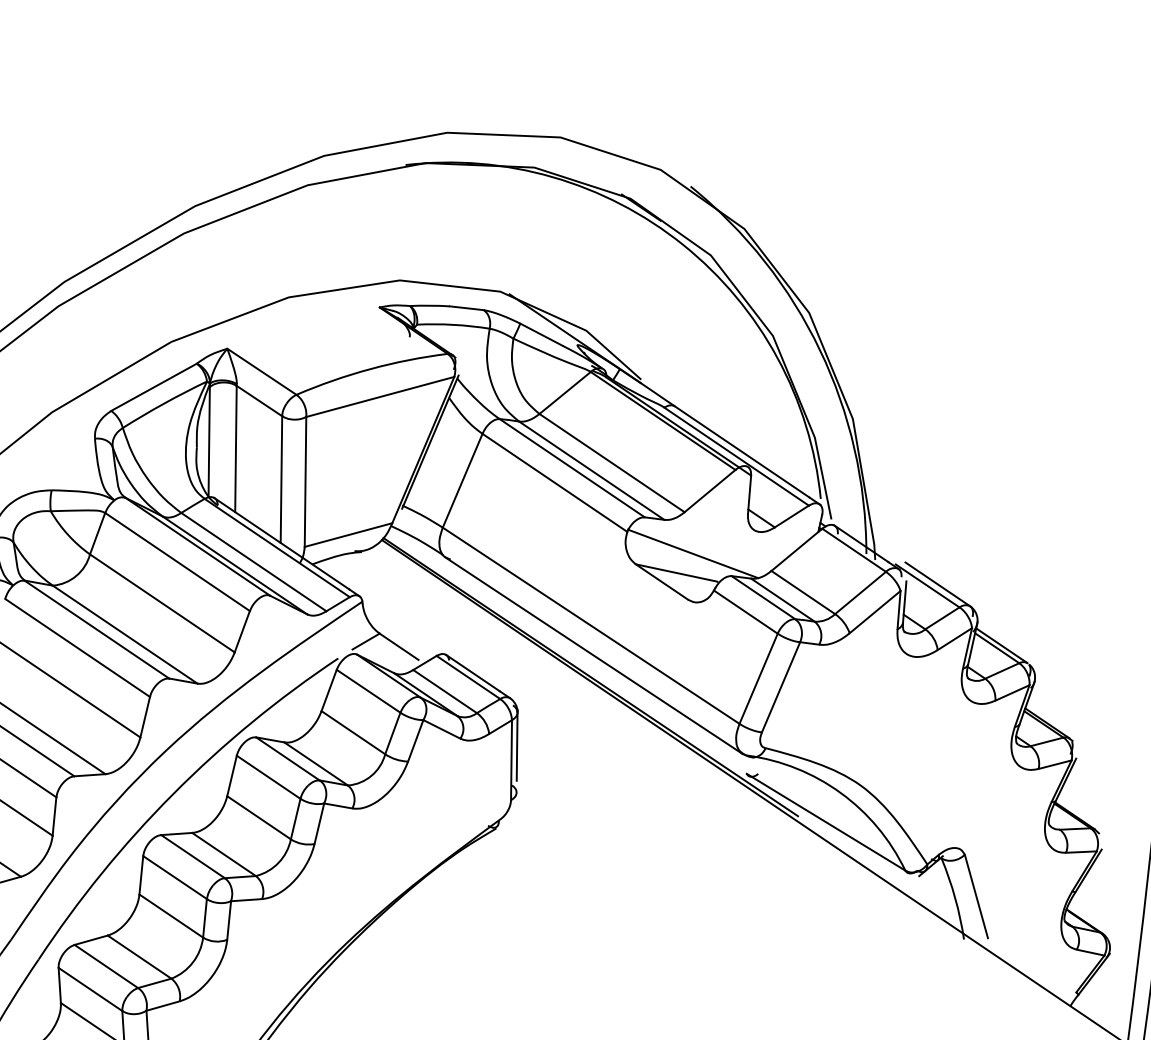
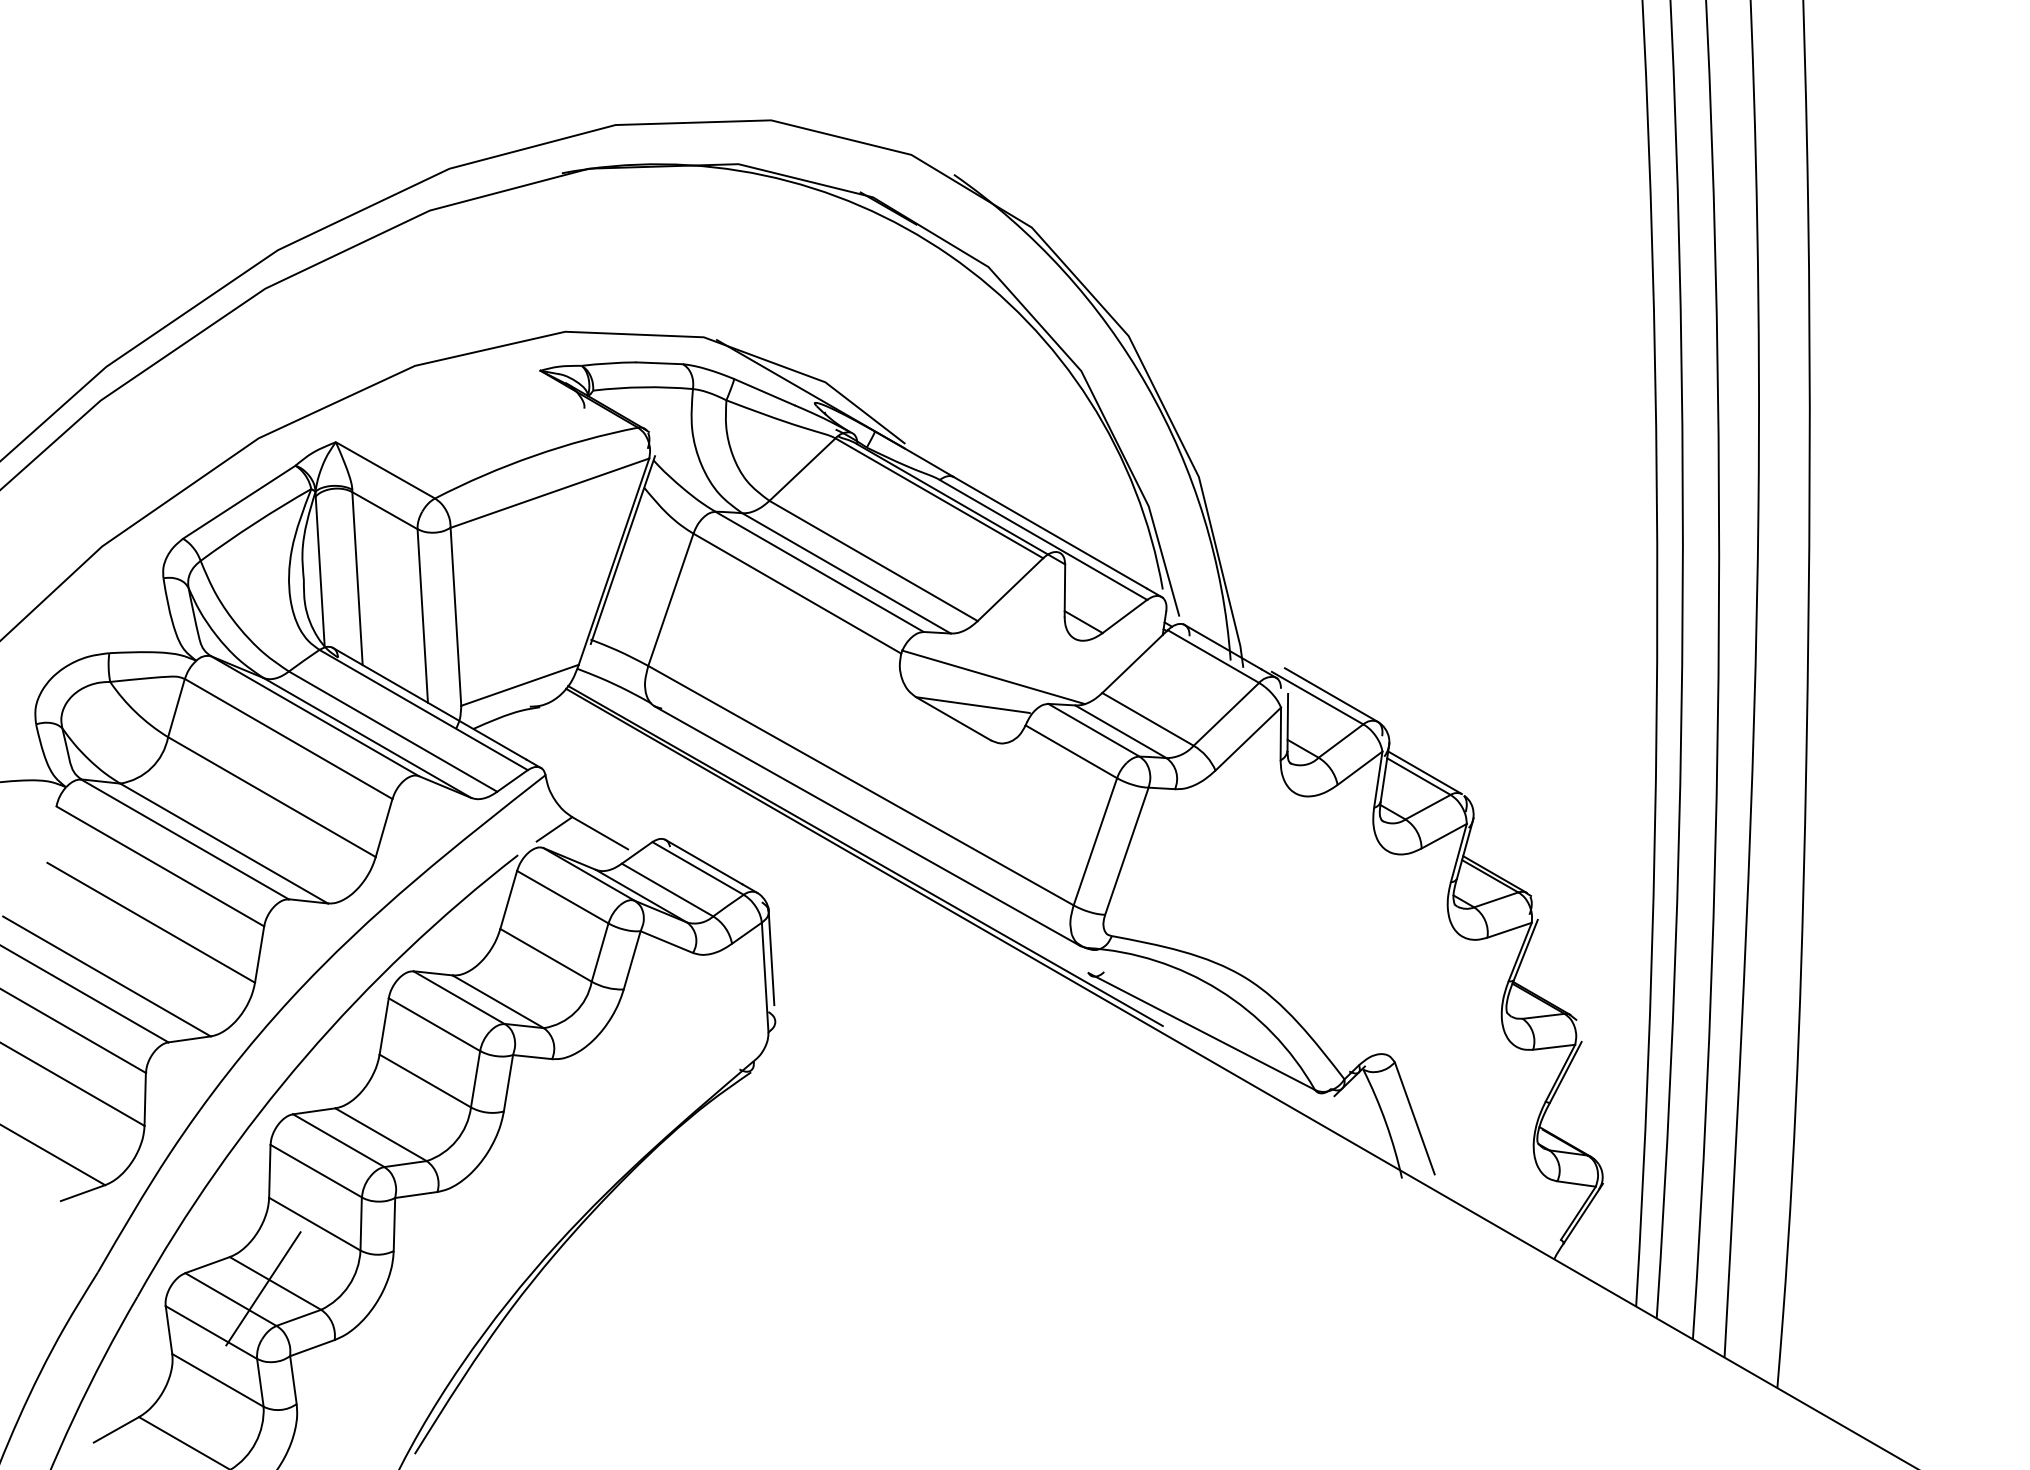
line: (130, 960) -> (263, 1288), added

